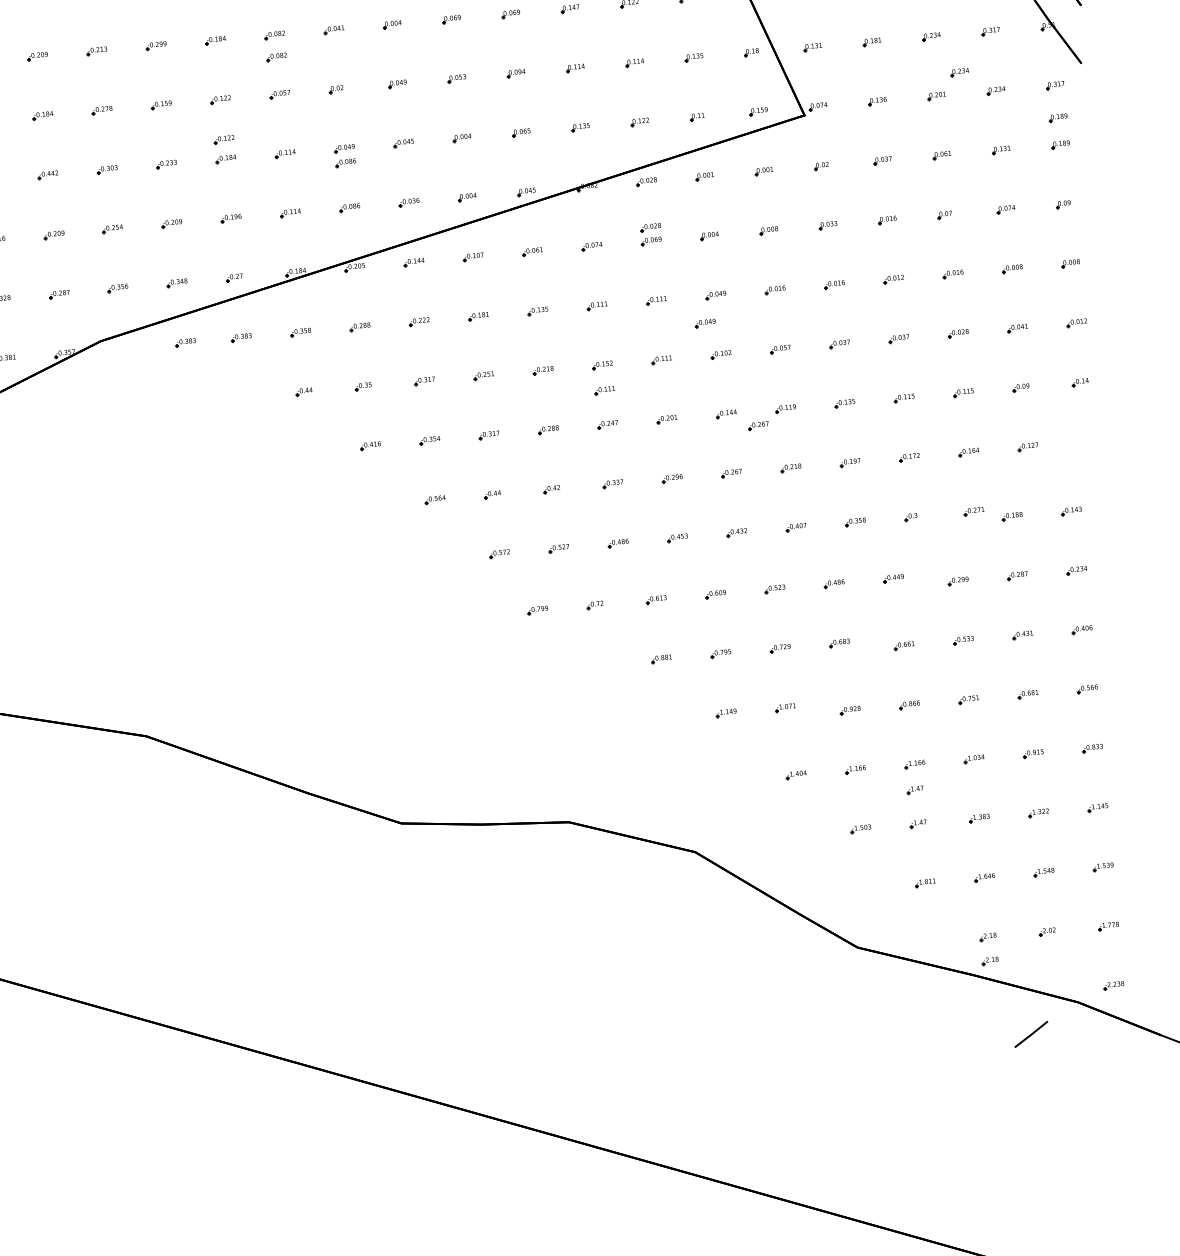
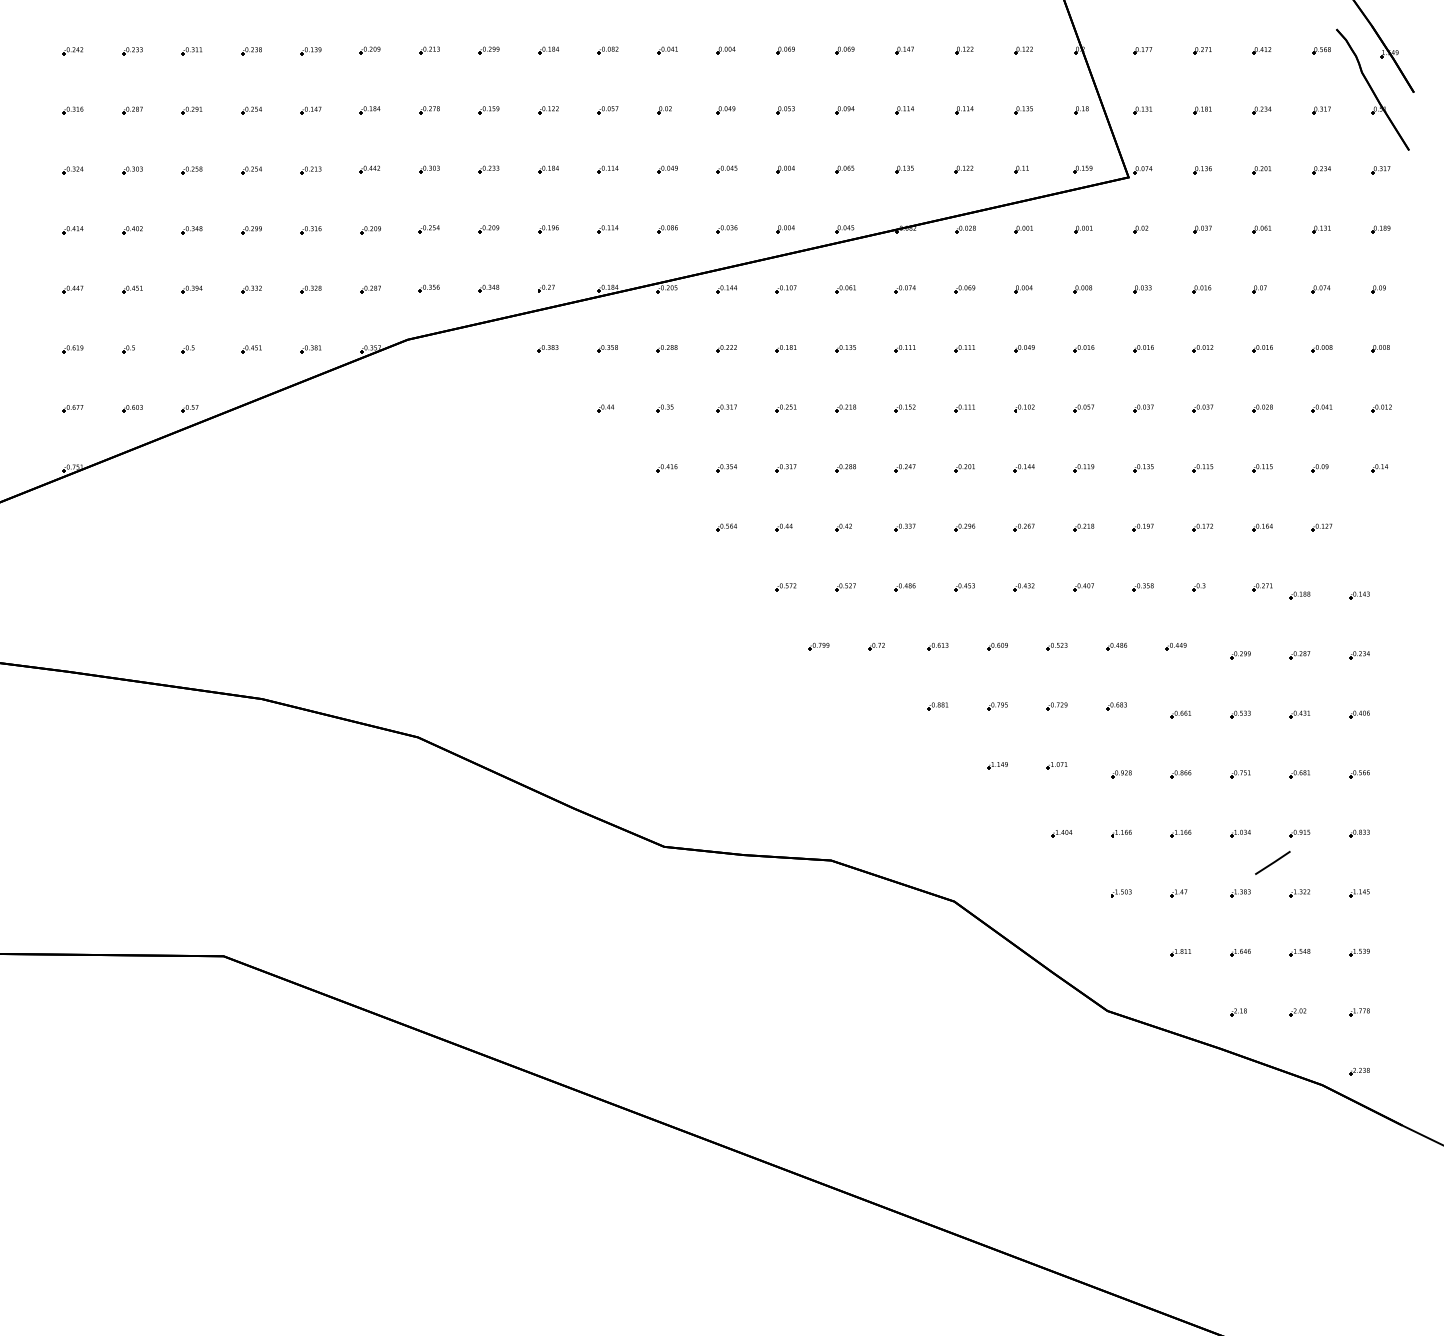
part: (276, 57) -> (607, 72), removed
part: (959, 72) -> (1286, 148), removed
part: (1057, 118) -> (1380, 202), removed
part: (224, 140) -> (548, 150), removed
part: (345, 163) -> (667, 184), removed
part: (650, 227) -> (965, 275), removed
part: (705, 323) -> (1011, 375), removed
part: (185, 342) -> (491, 348), removed
part: (604, 390) -> (904, 433), removed
part: (757, 425) -> (1054, 482), removed
part: (914, 790) -> (1178, 859), removed
part: (990, 961) -> (1238, 1036), removed
line: (1030, 1033) -> (1272, 862), moved

